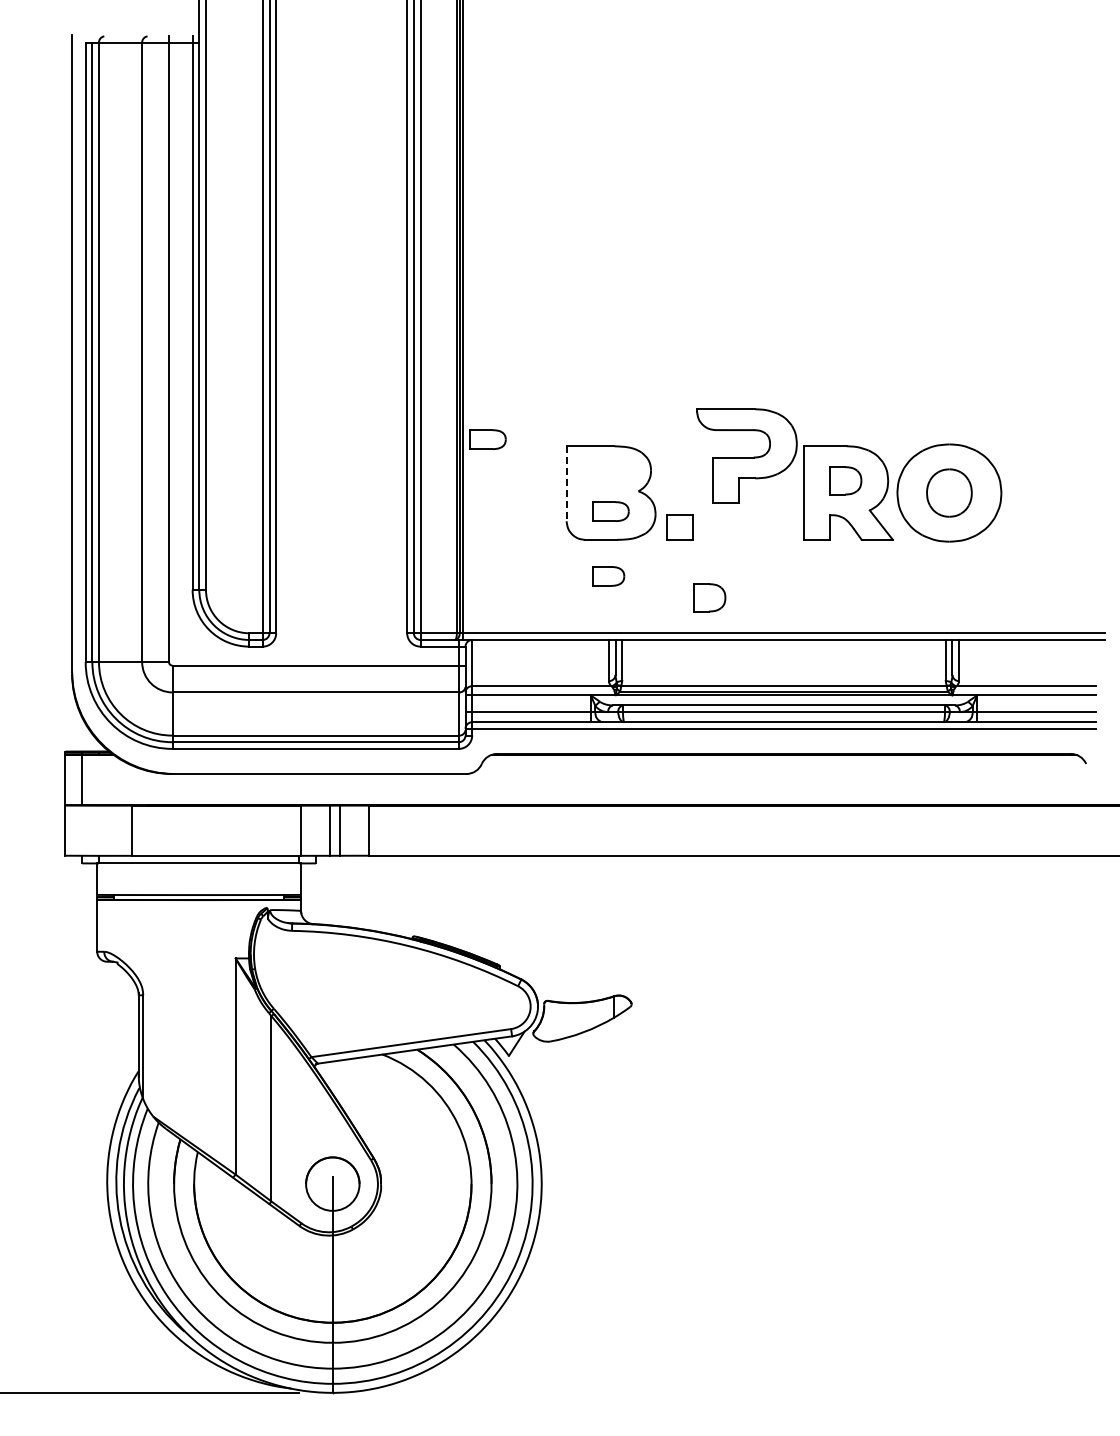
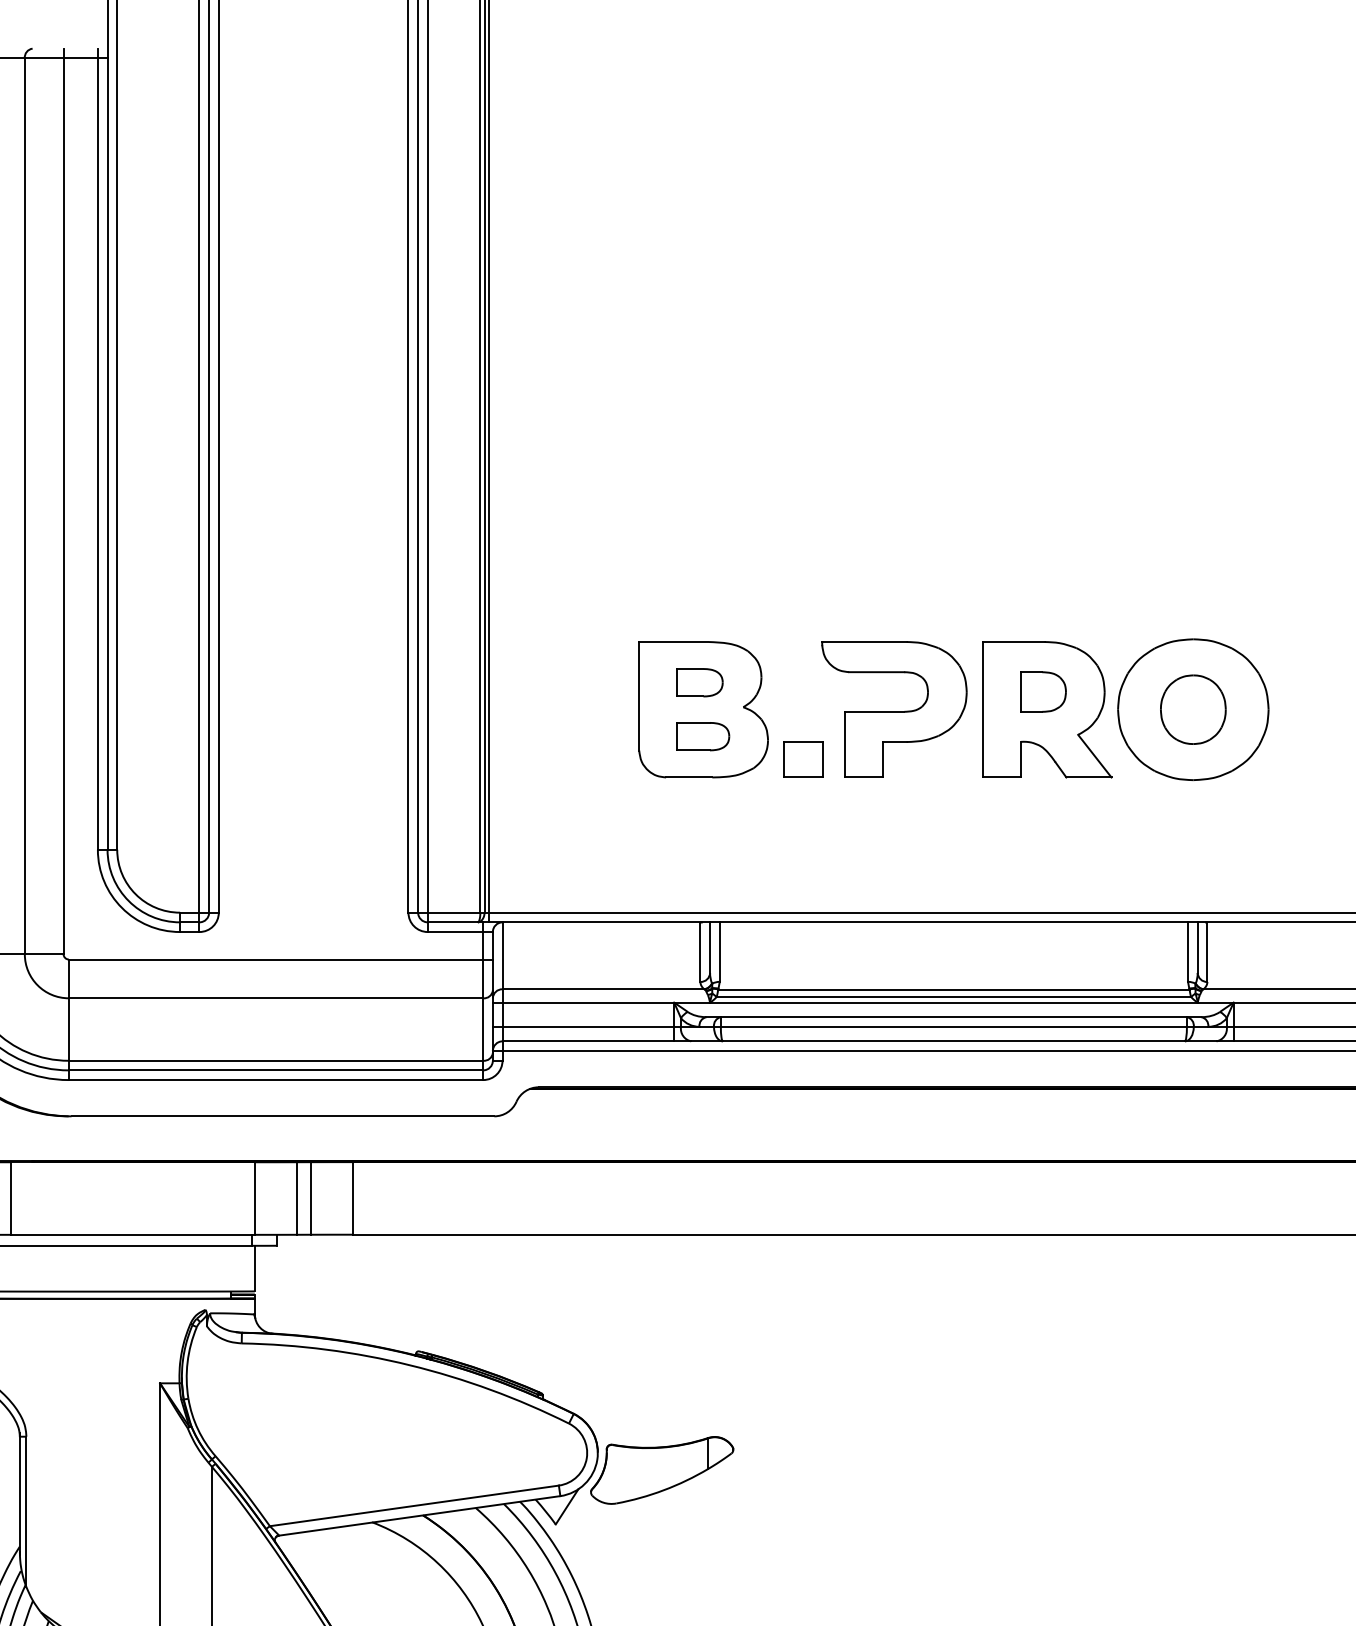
part: (487, 439) -> (524, 632), removed
part: (746, 455) -> (893, 708), moved
line: (566, 484) -> (639, 697), dashed -> solid
part: (608, 576) -> (699, 682), moved
part: (709, 597) -> (846, 860), removed

